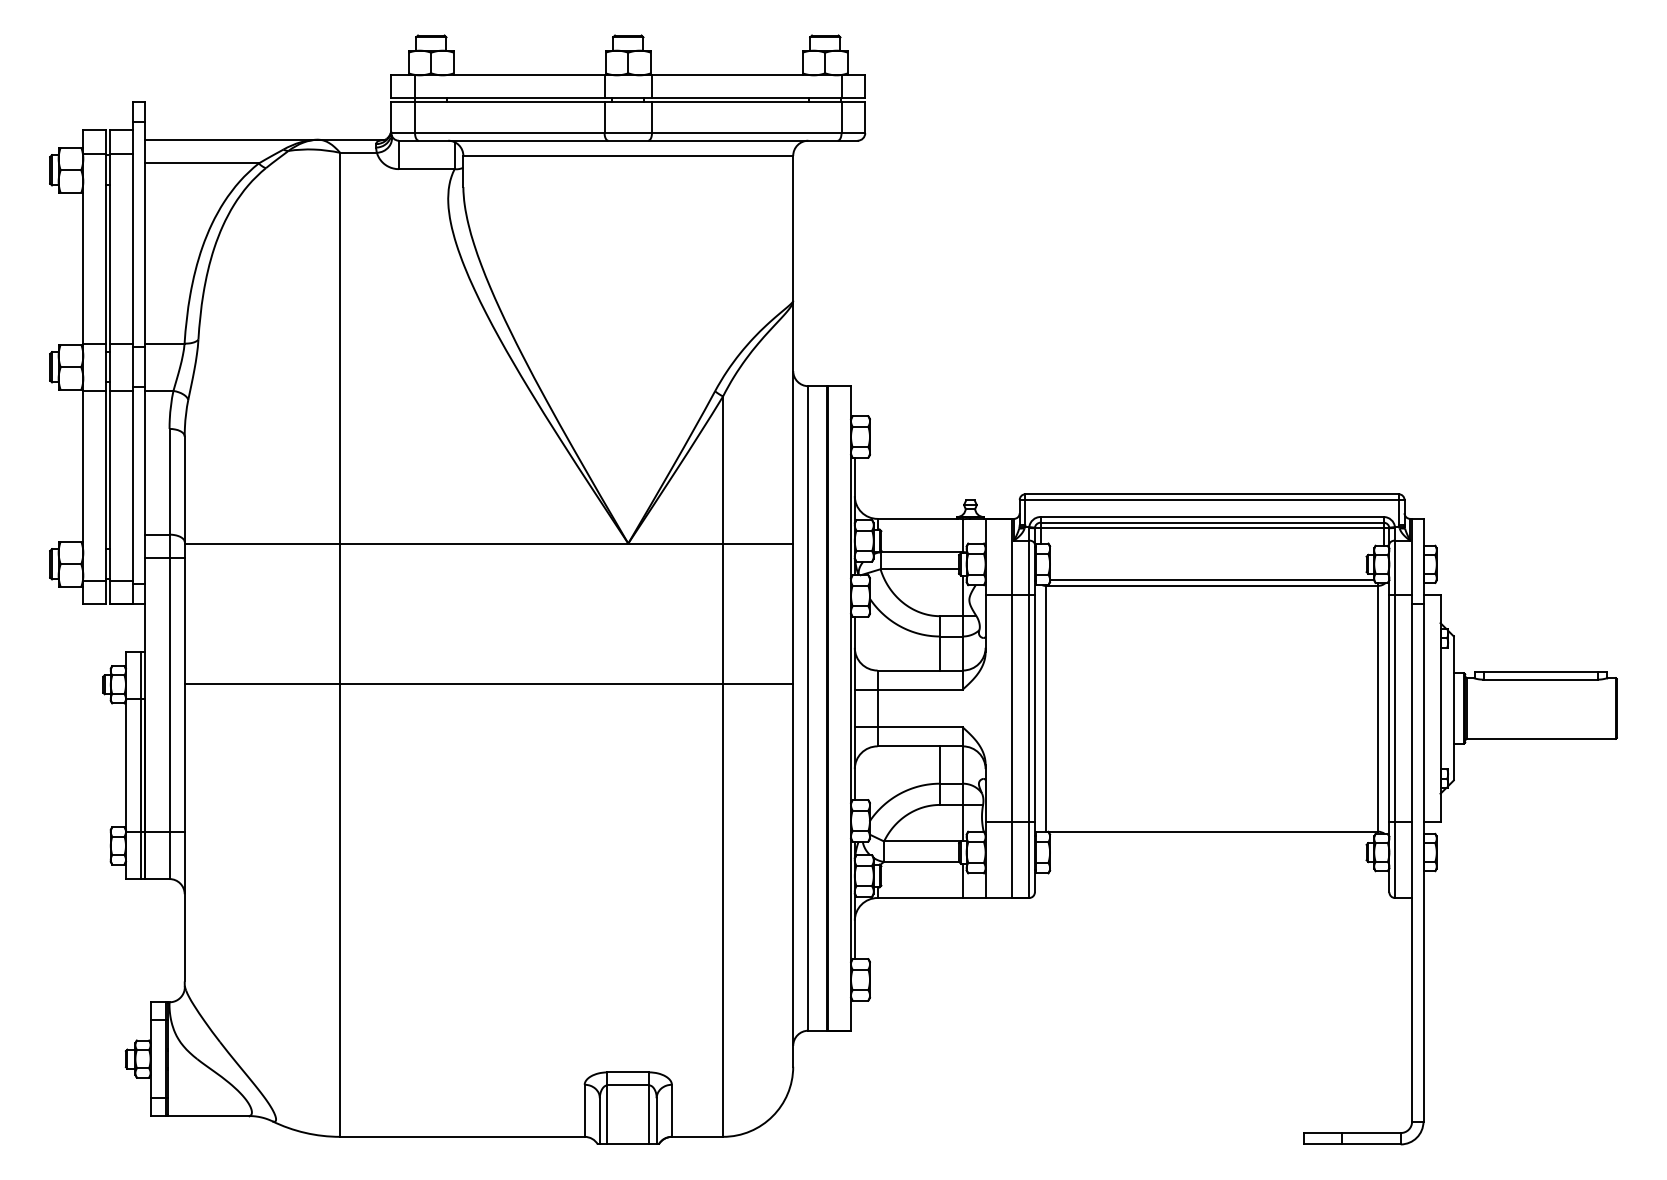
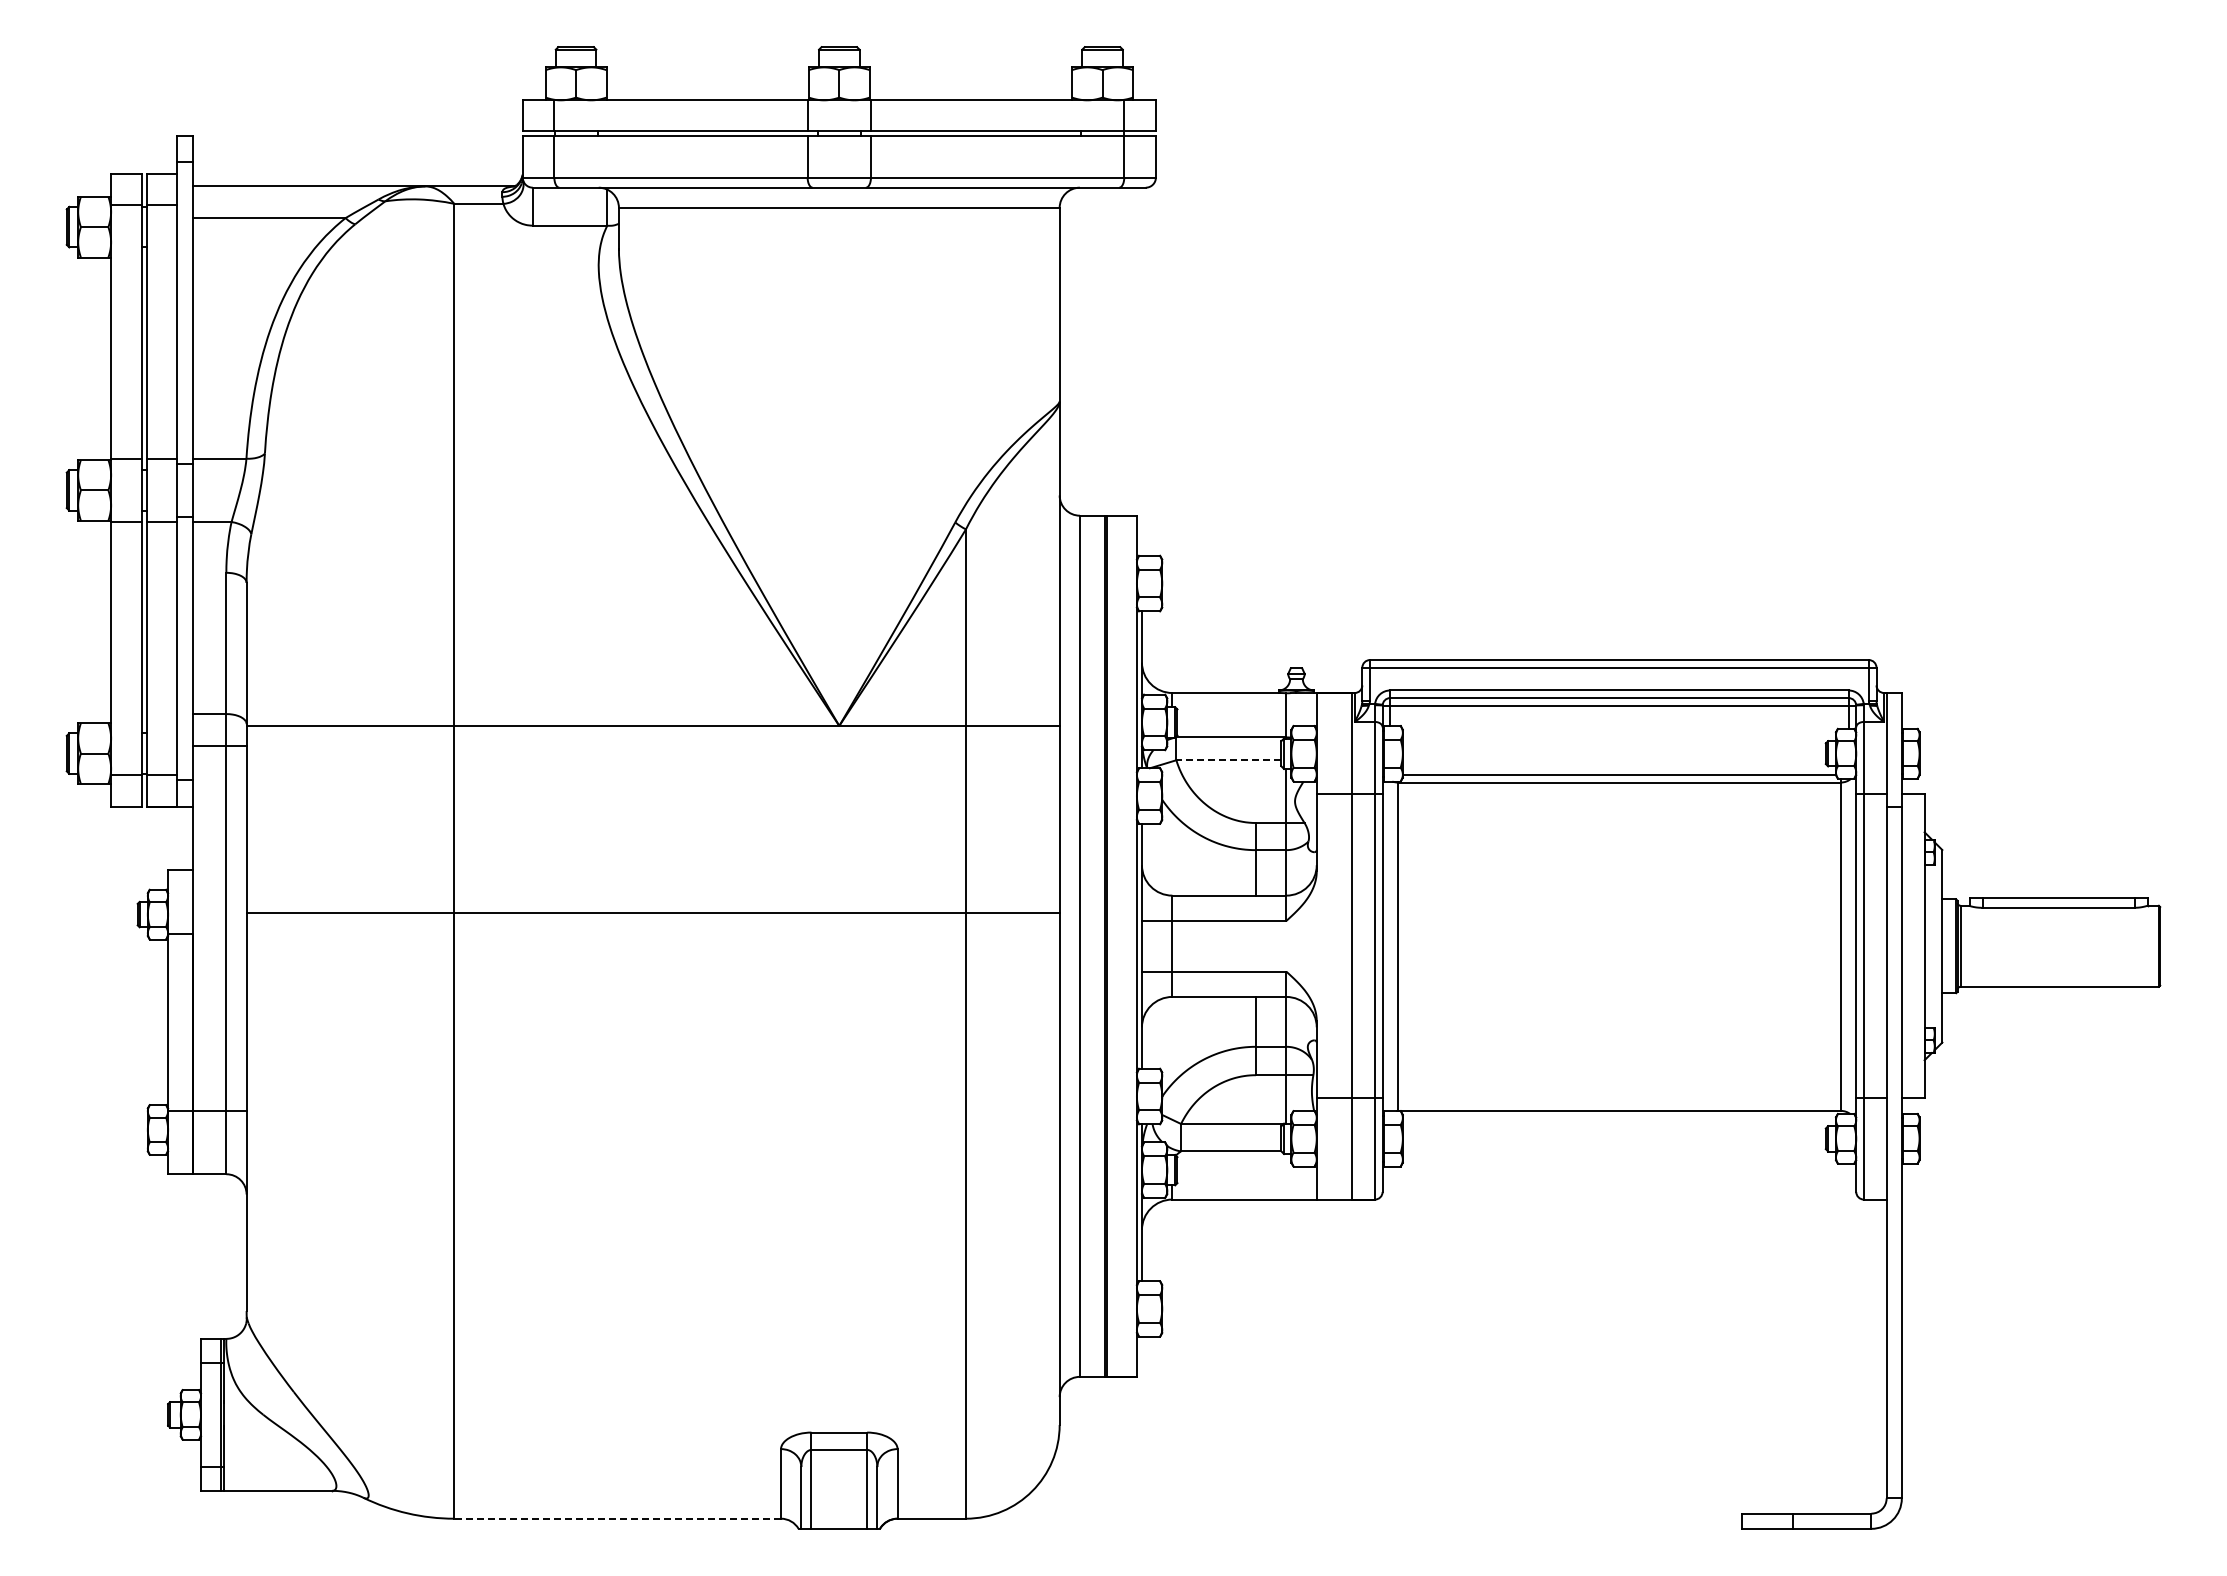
line: (919, 569) -> (1228, 760), solid -> dashed
line: (141, 765) -> (188, 1022), removed
line: (962, 880) -> (1286, 1176), removed
line: (462, 1136) -> (617, 1518), solid -> dashed

